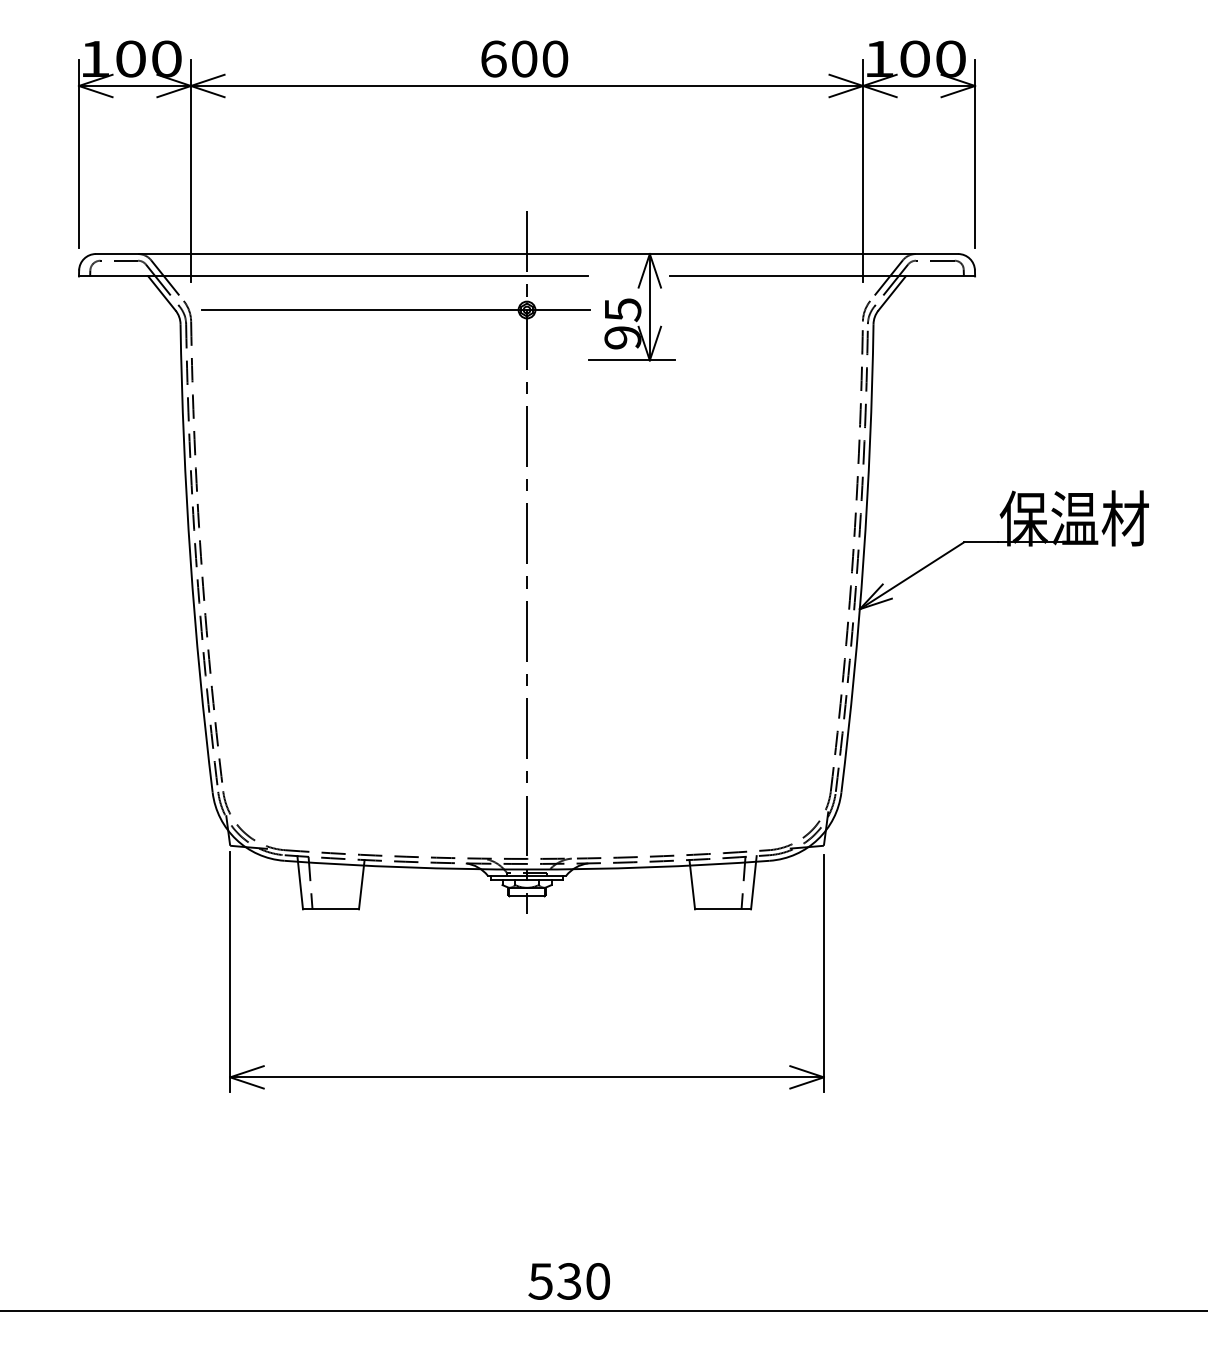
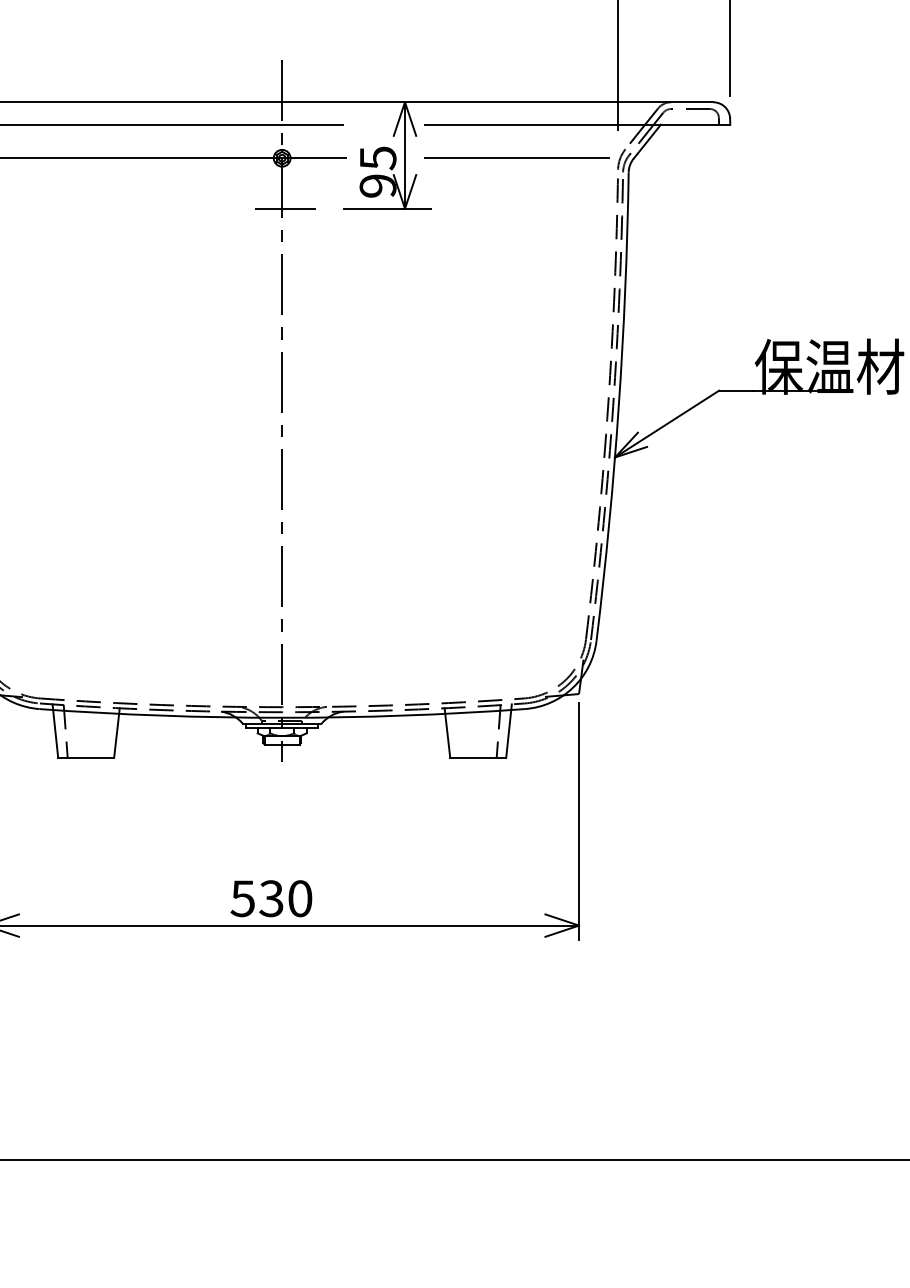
line: (761, 310) -> (516, 158), added
line: (526, 360) -> (281, 208), added
text: (568, 1281) -> (270, 898), moved

